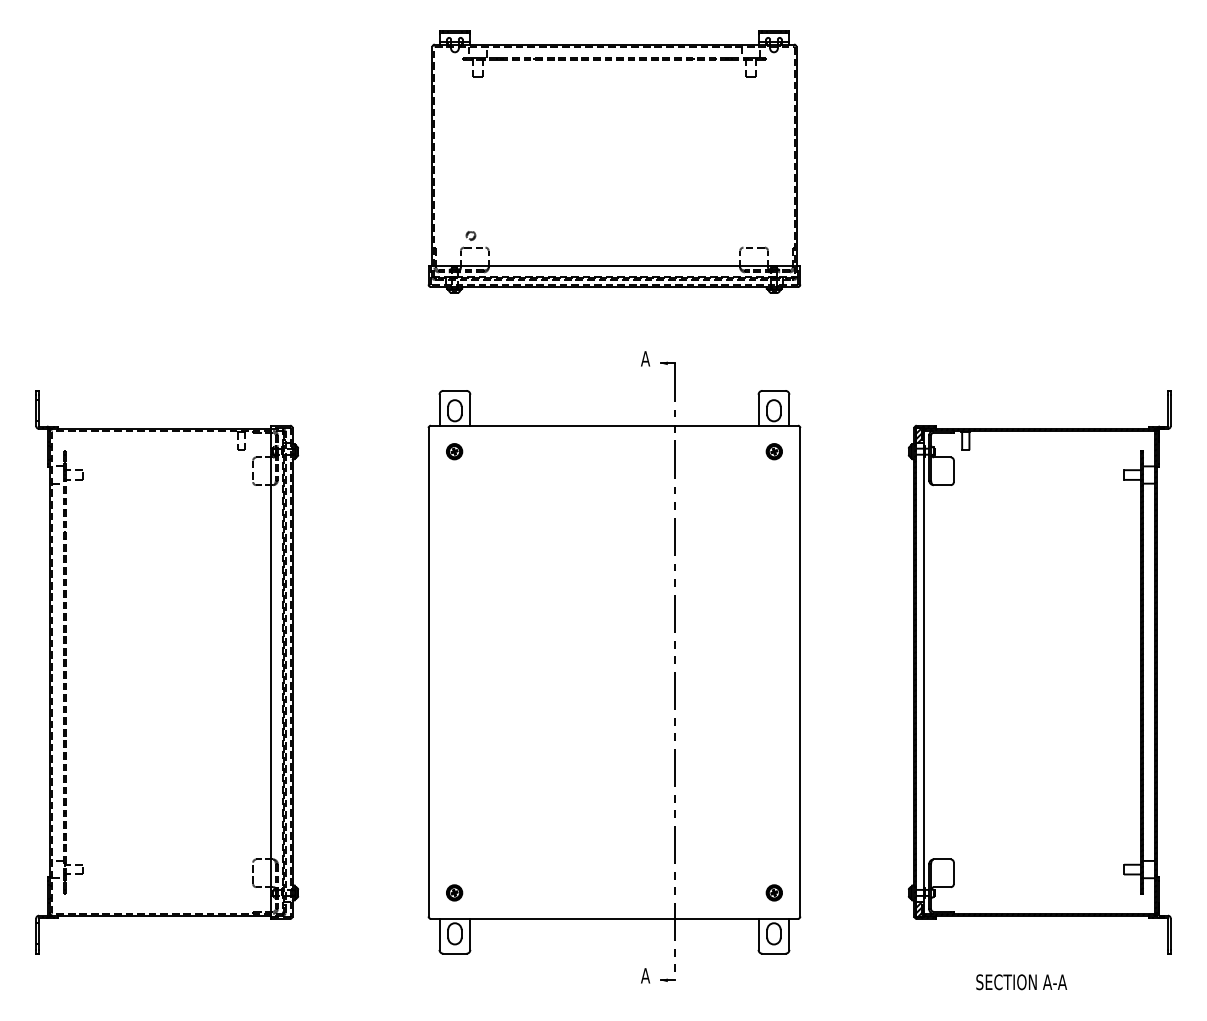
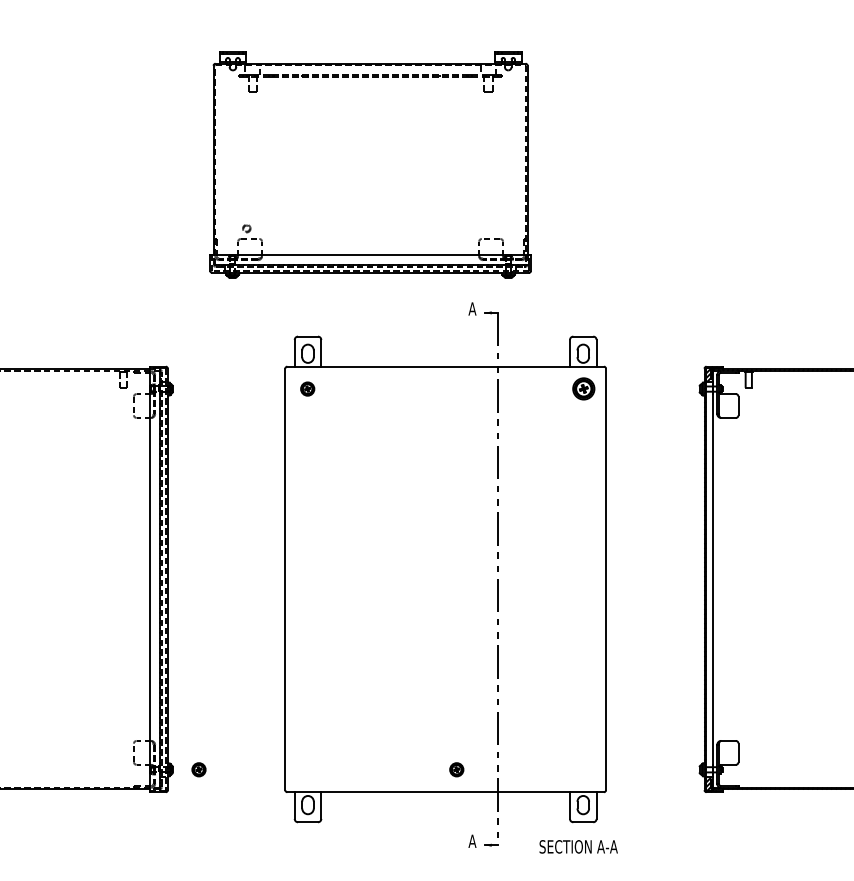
part: (614, 161) -> (370, 164), moved
part: (773, 451) -> (582, 388), size x1.6
part: (454, 892) -> (198, 769), moved
part: (773, 892) -> (456, 769), moved
text: (1021, 982) -> (578, 847), moved

